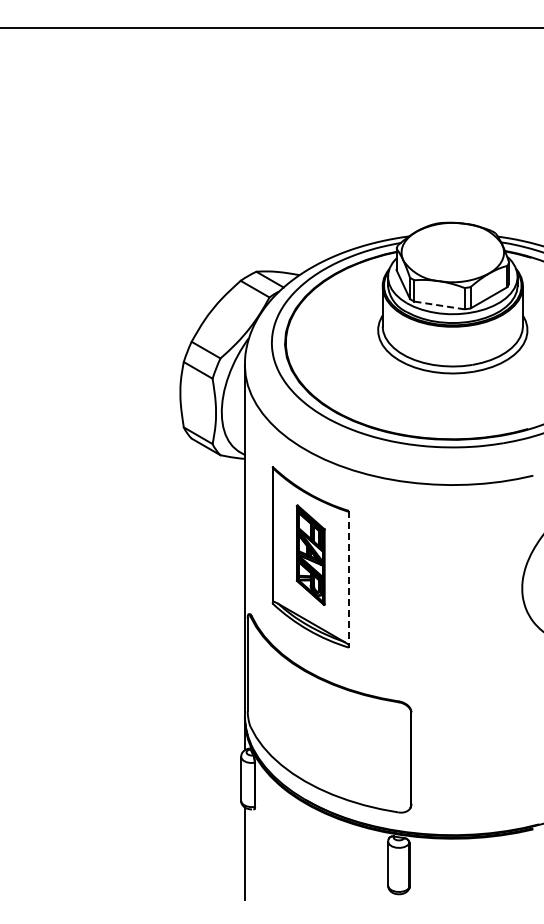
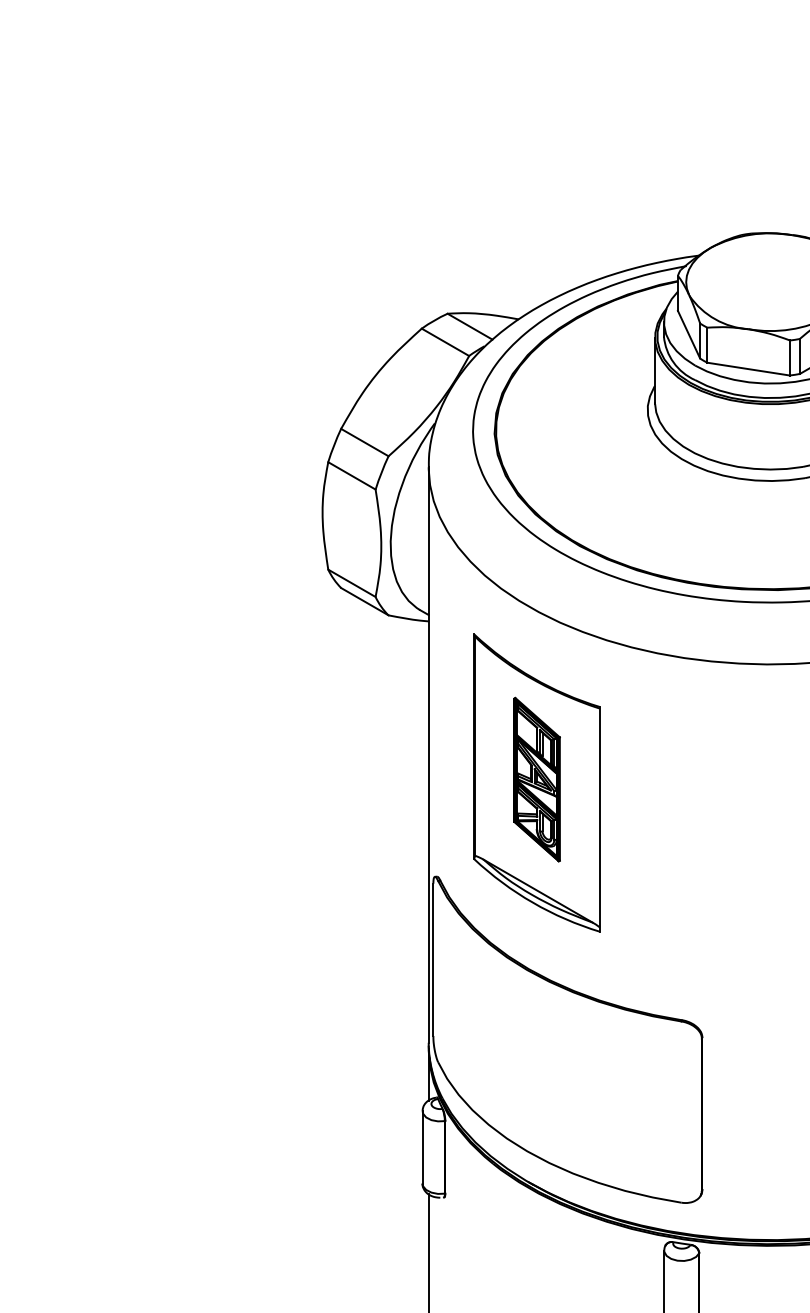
line: (440, 305) -> (750, 369), dashed -> solid
line: (349, 579) -> (600, 819), dashed -> solid

